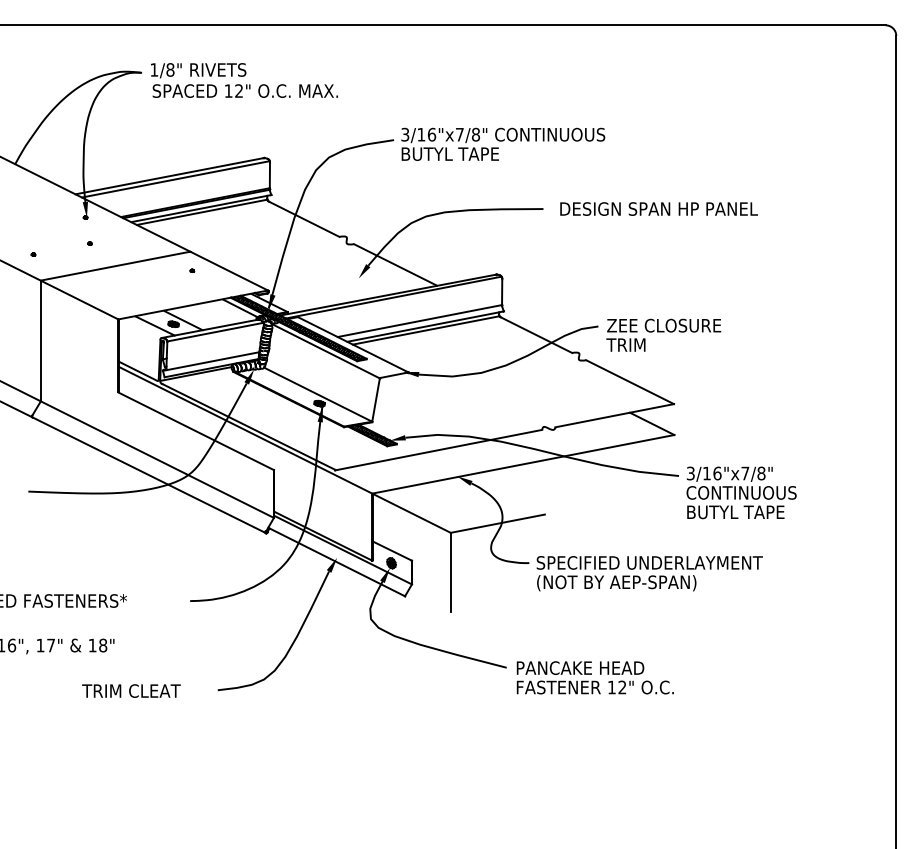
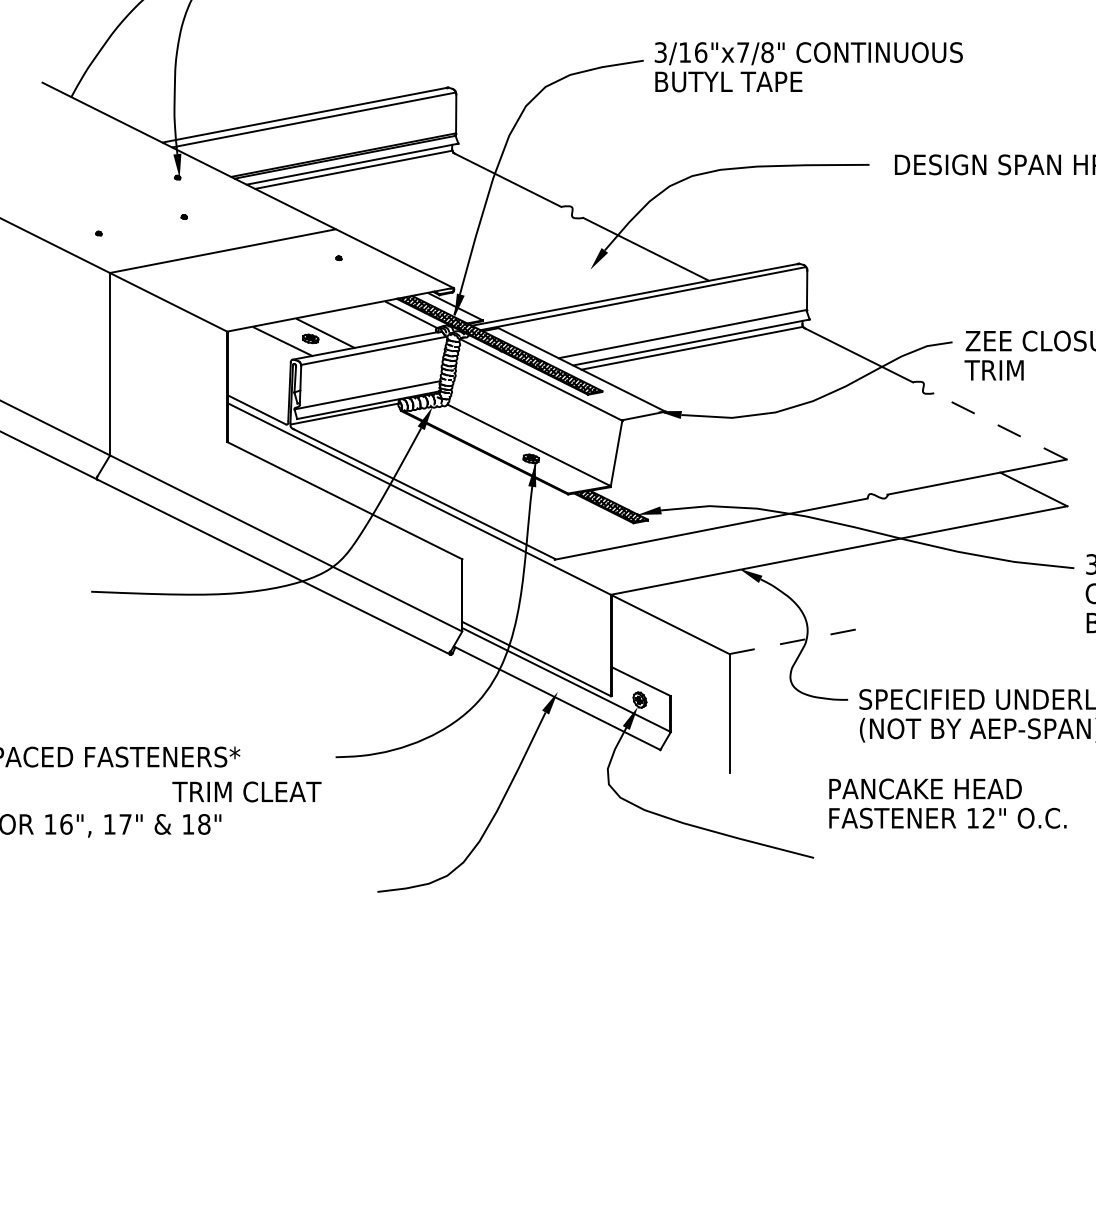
line: (629, 381) -> (999, 425), solid -> dashed
line: (497, 523) -> (800, 639), solid -> dashed
text: (594, 677) -> (946, 803), moved
text: (131, 690) -> (247, 791), moved

